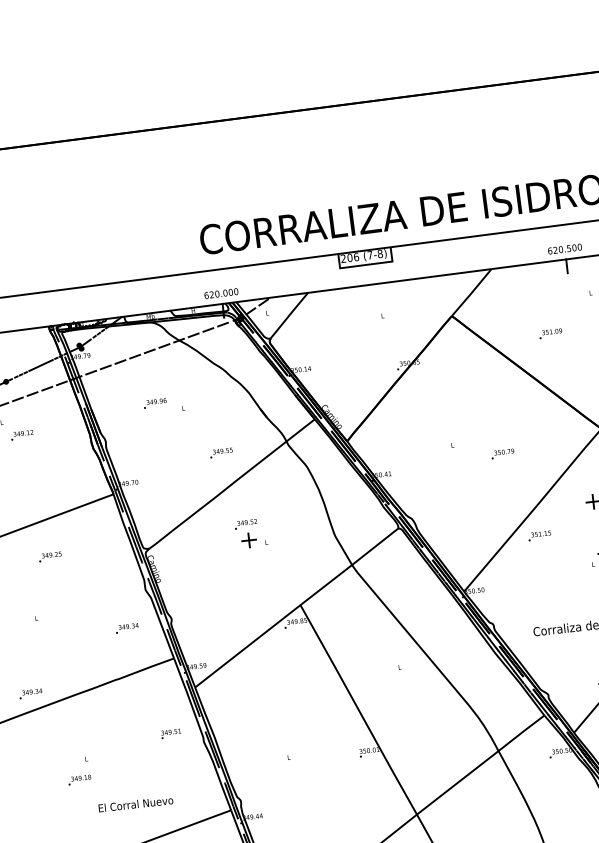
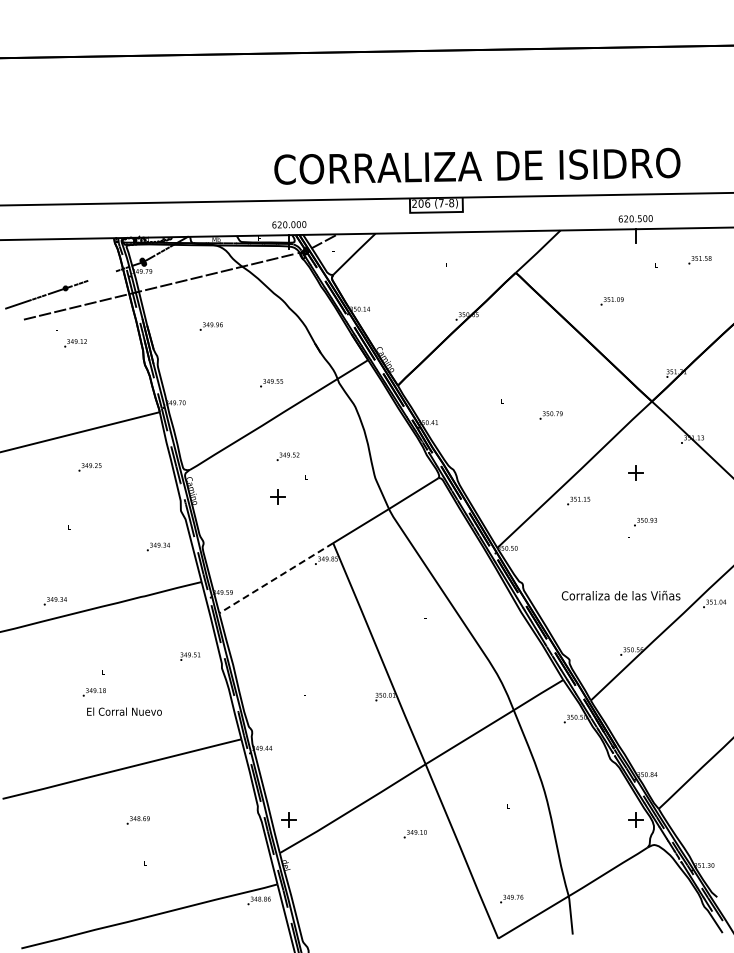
line: (40, 364) -> (101, 275), removed
part: (248, 539) -> (277, 496), moved
line: (248, 646) -> (276, 578), solid -> dashed
text: (135, 804) -> (124, 711), moved

